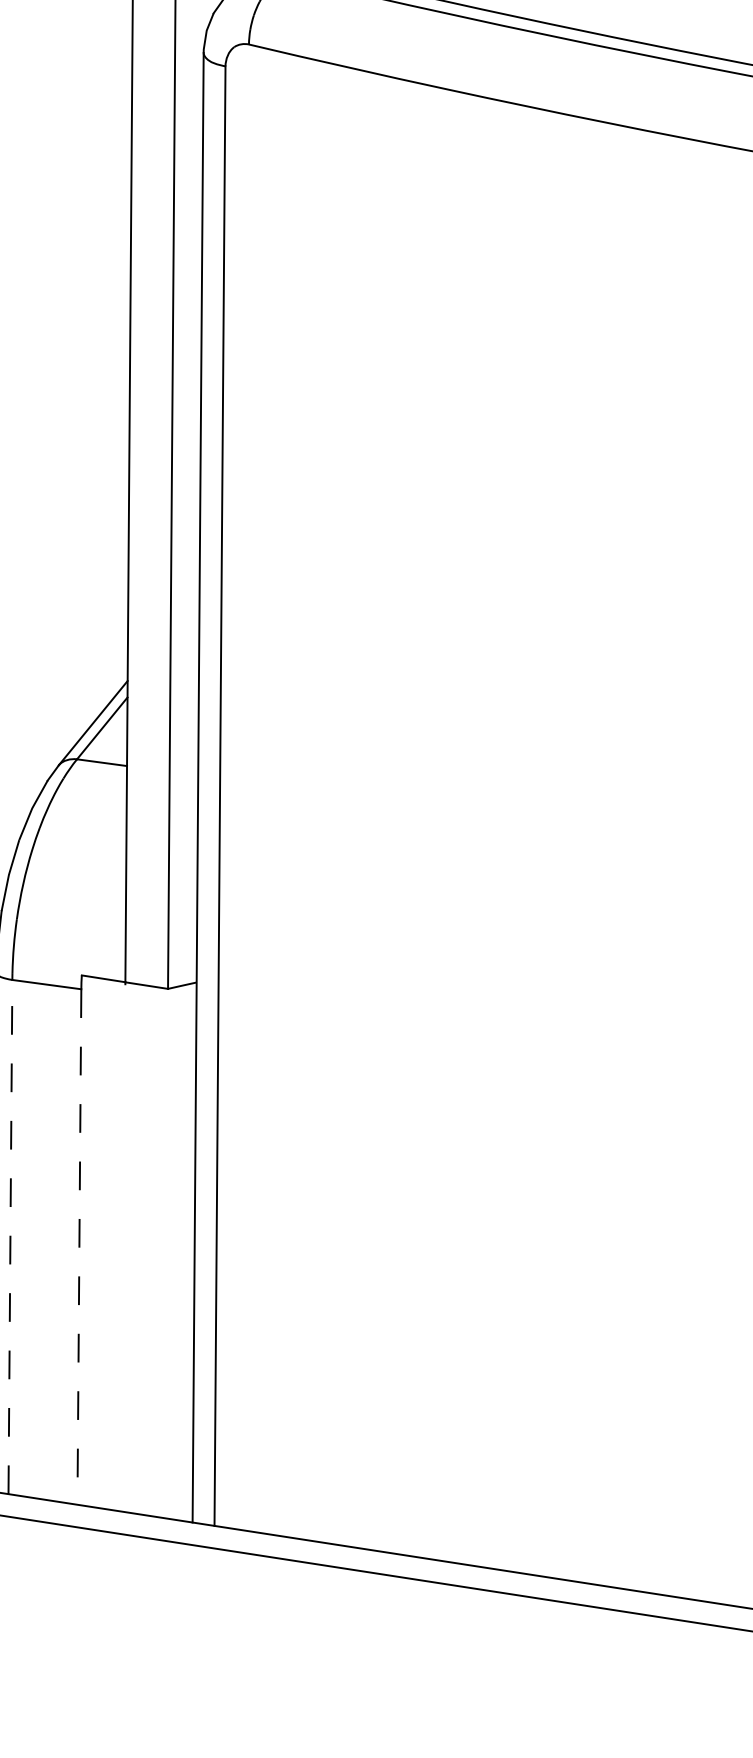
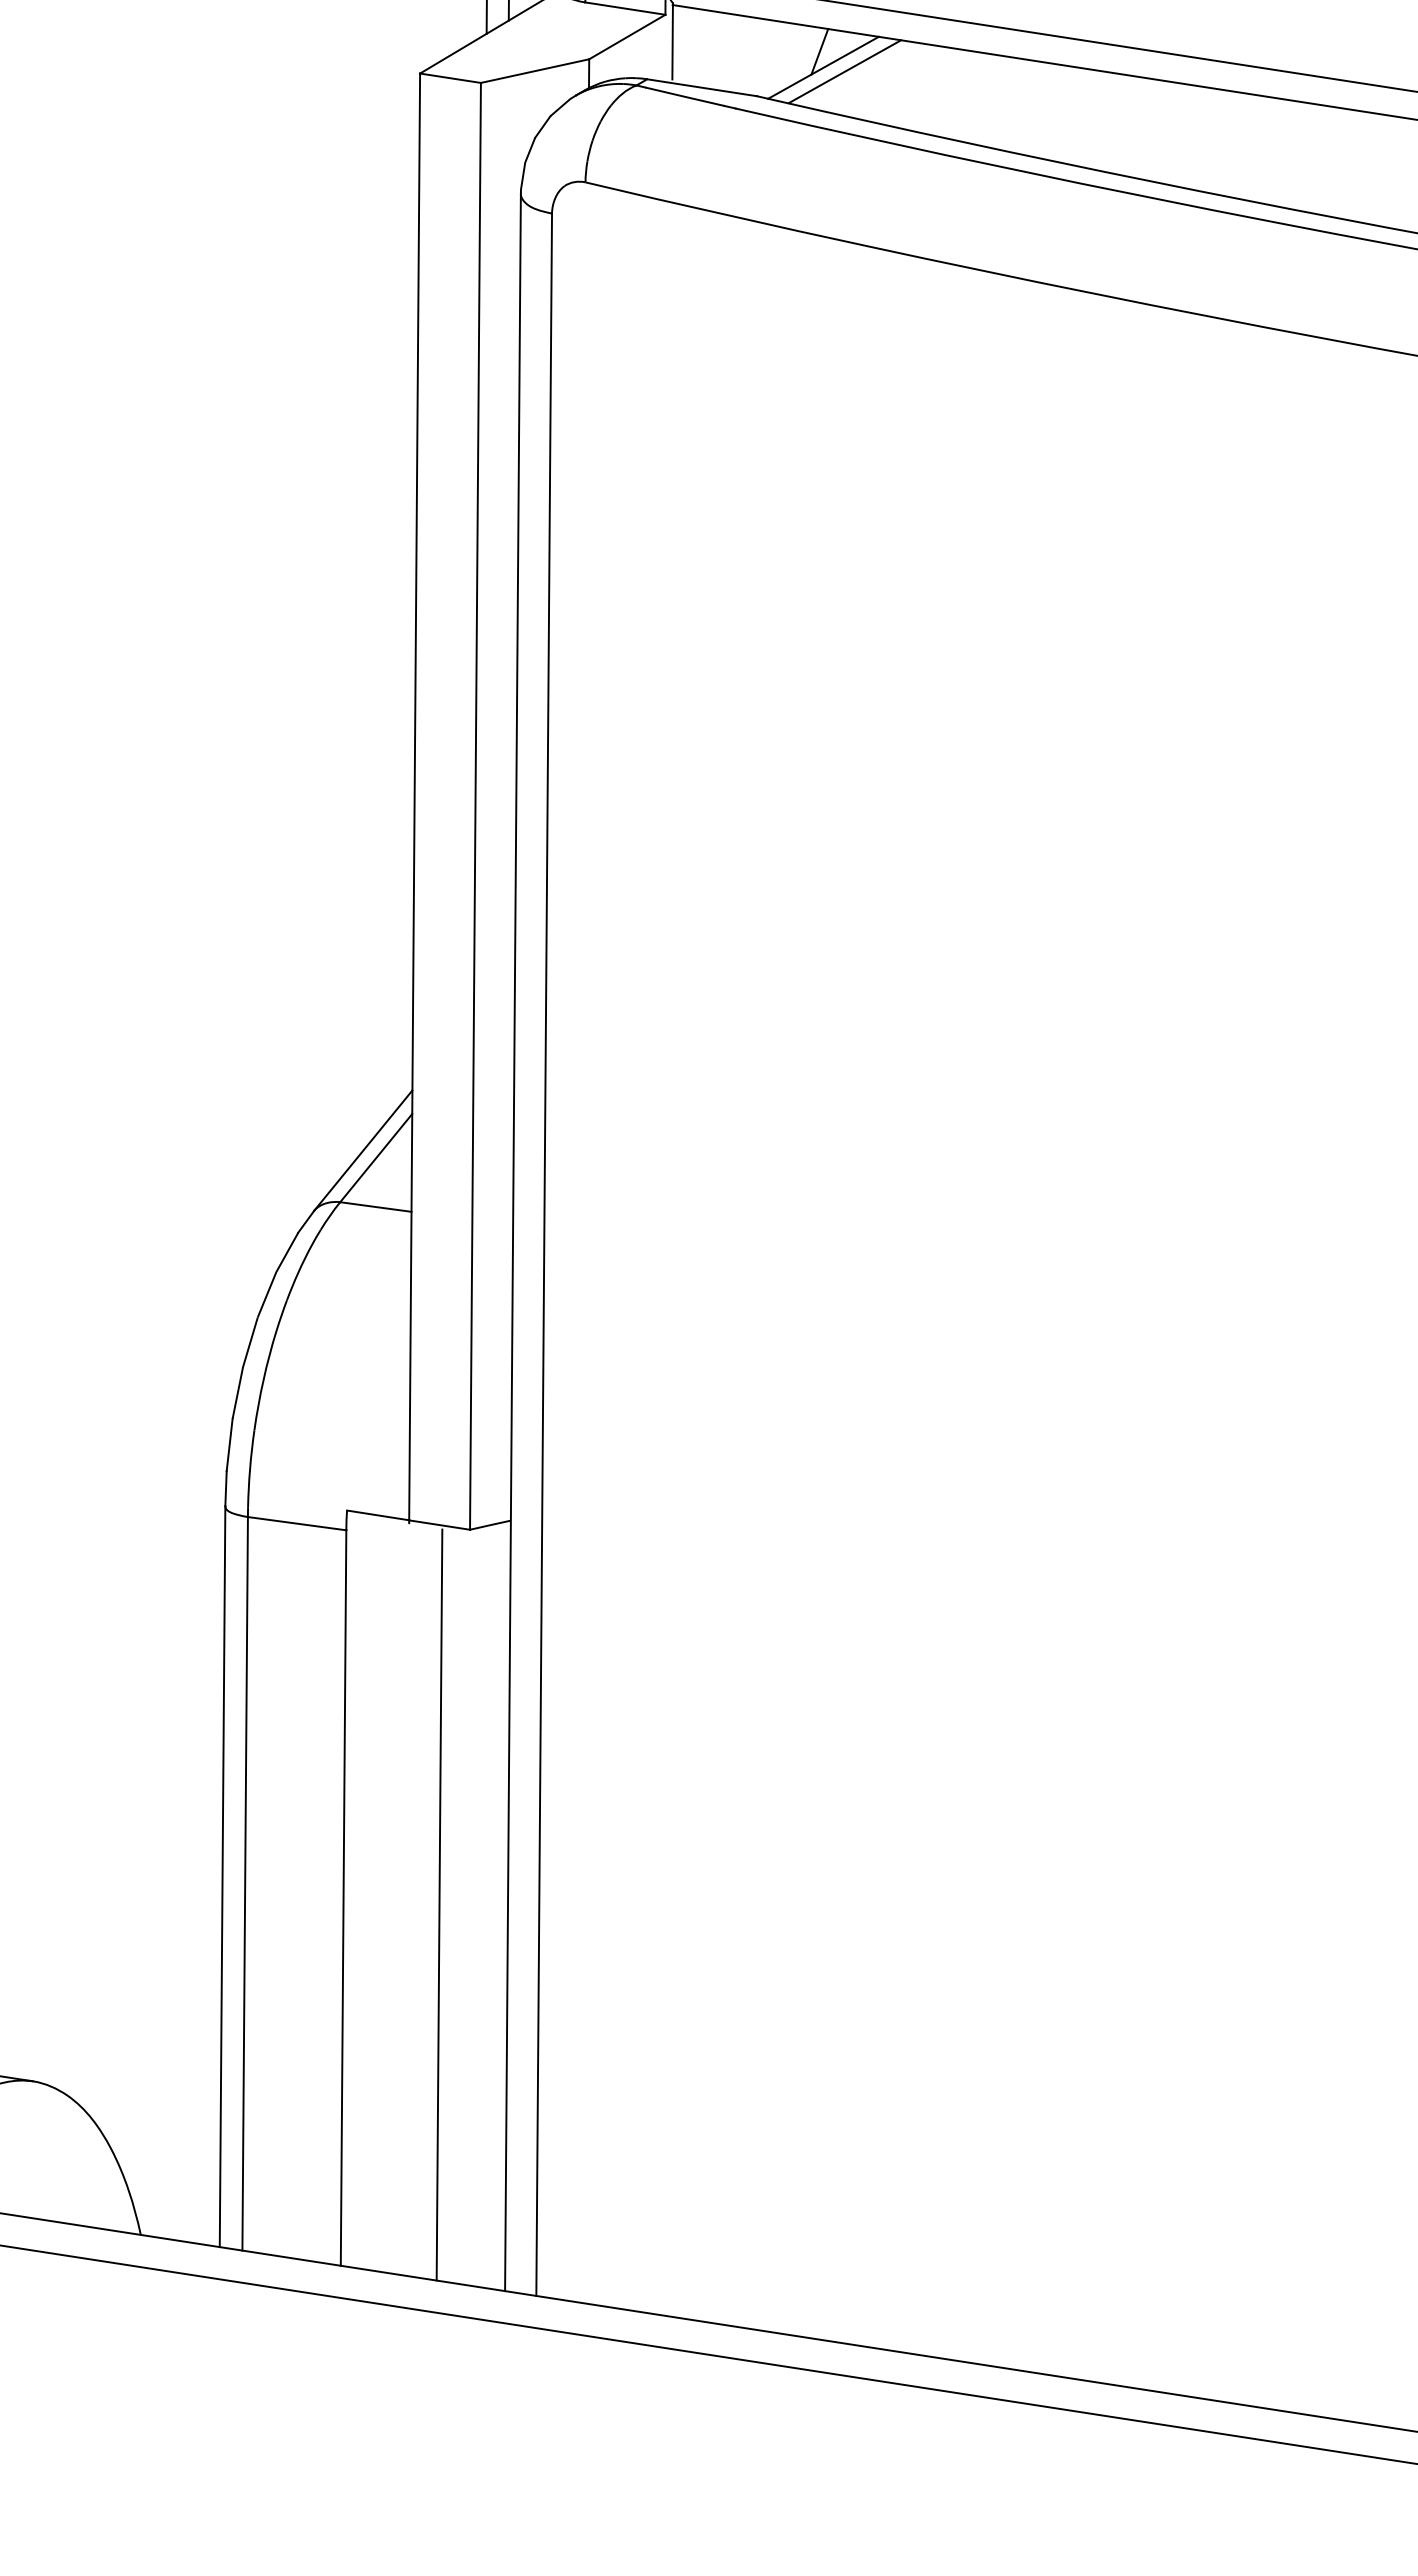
line: (10, 1236) -> (245, 1883), dashed -> solid
line: (79, 1247) -> (343, 1898), dashed -> solid
line: (146, 1251) -> (439, 1904), added

